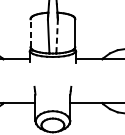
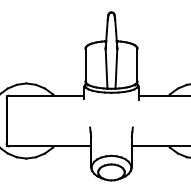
line: (30, 32) -> (85, 64), dashed -> solid
line: (57, 36) -> (116, 68), dashed -> solid

